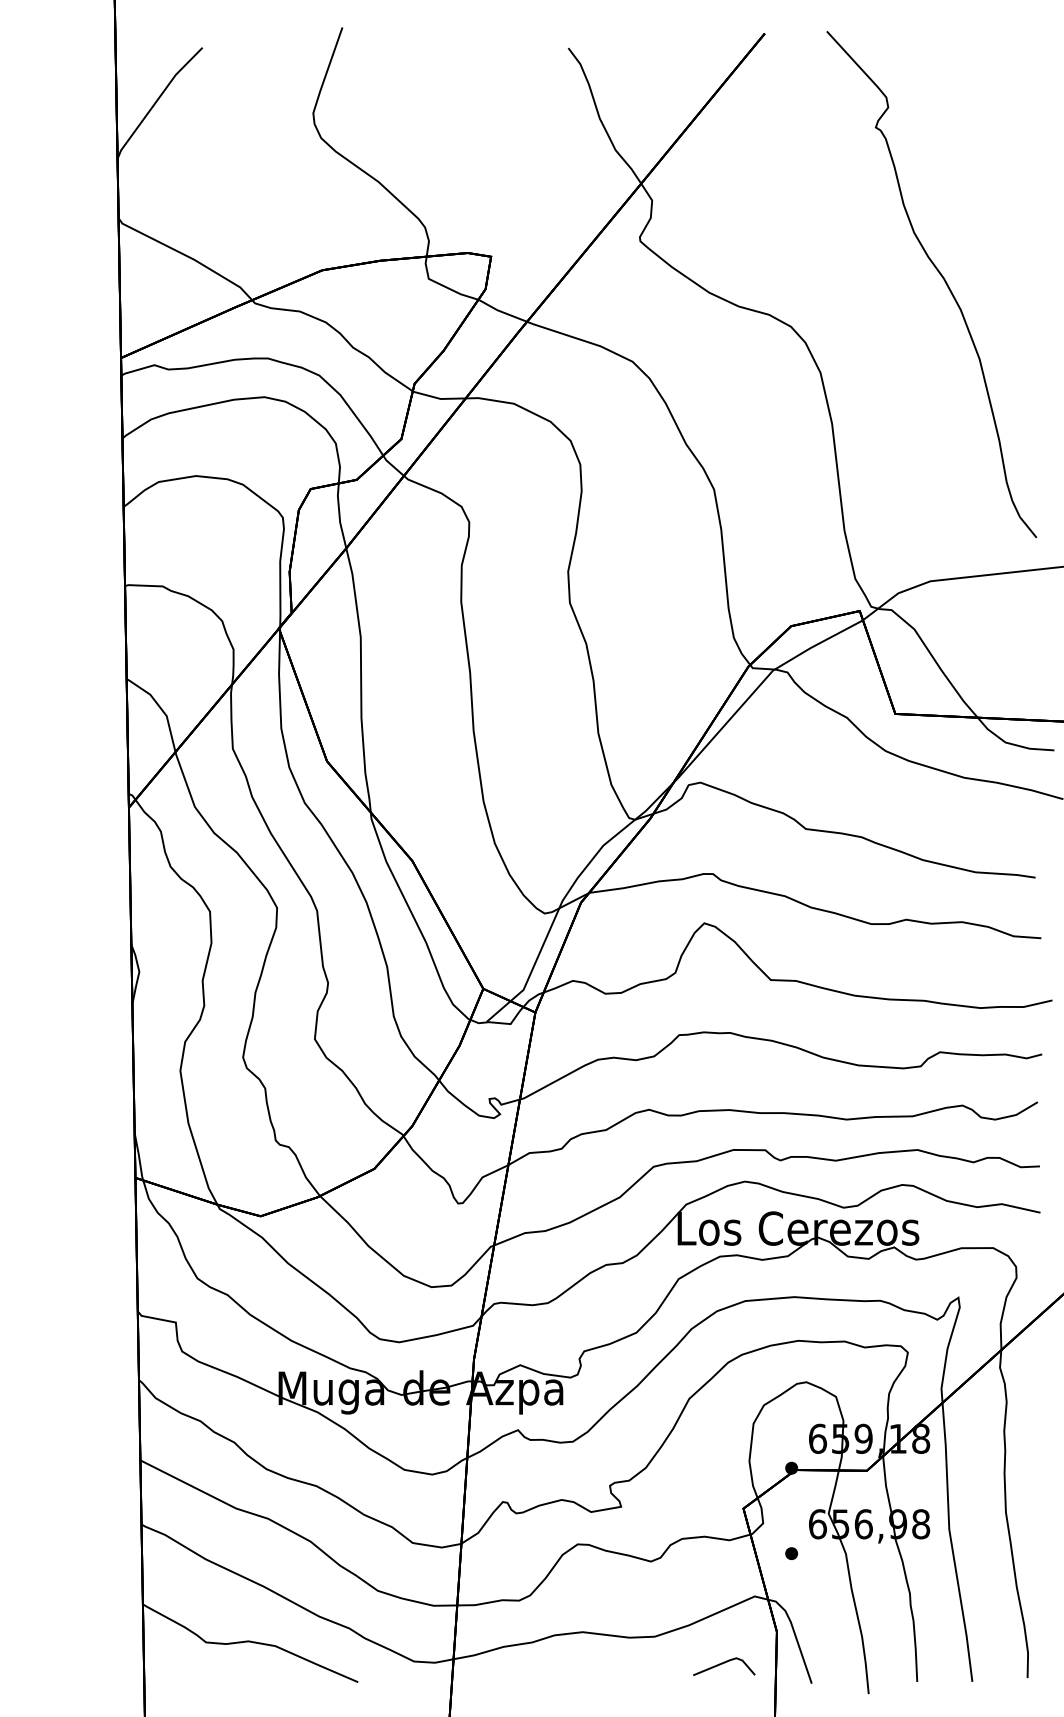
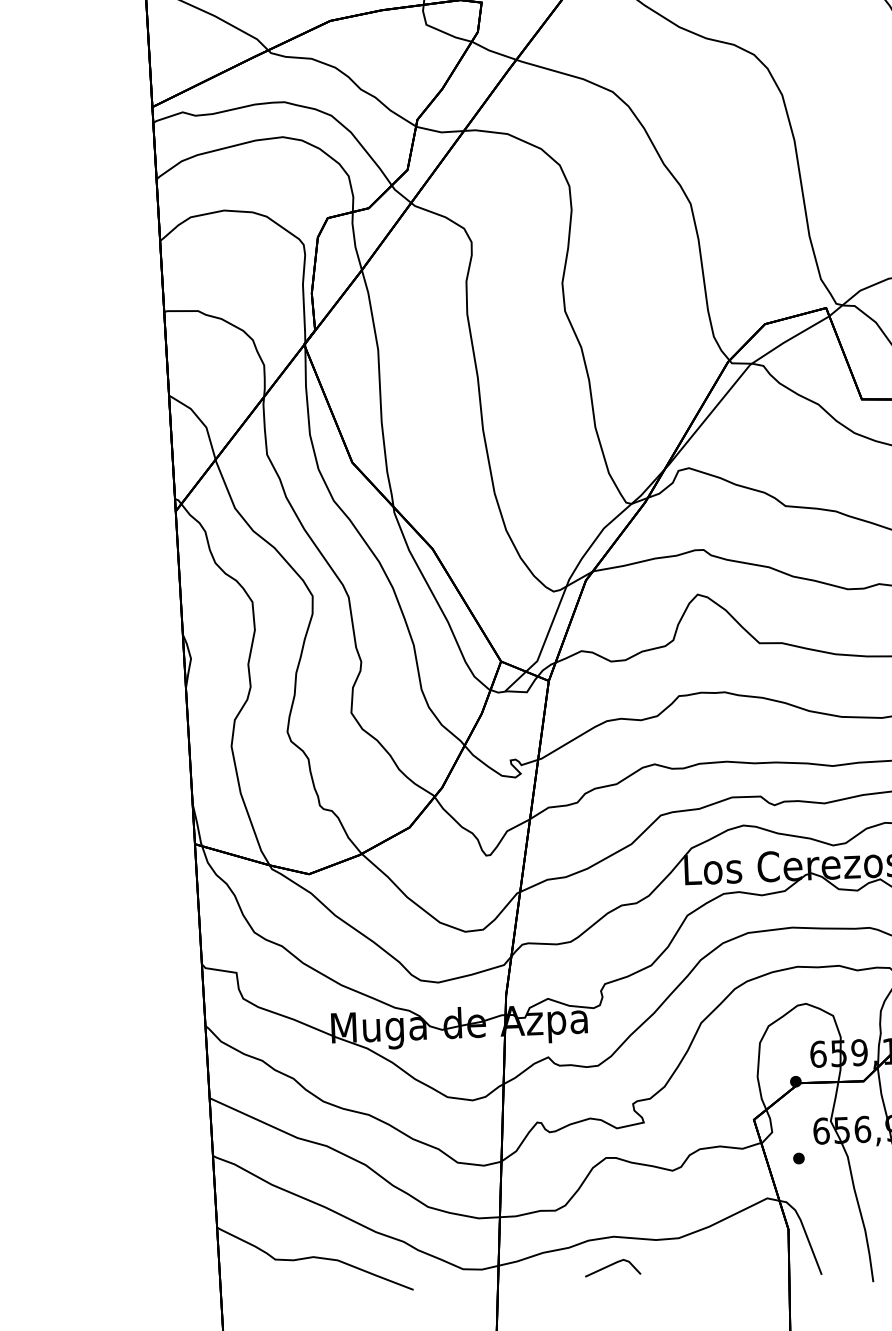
line: (722, 1664) -> (611, 1265), moved

